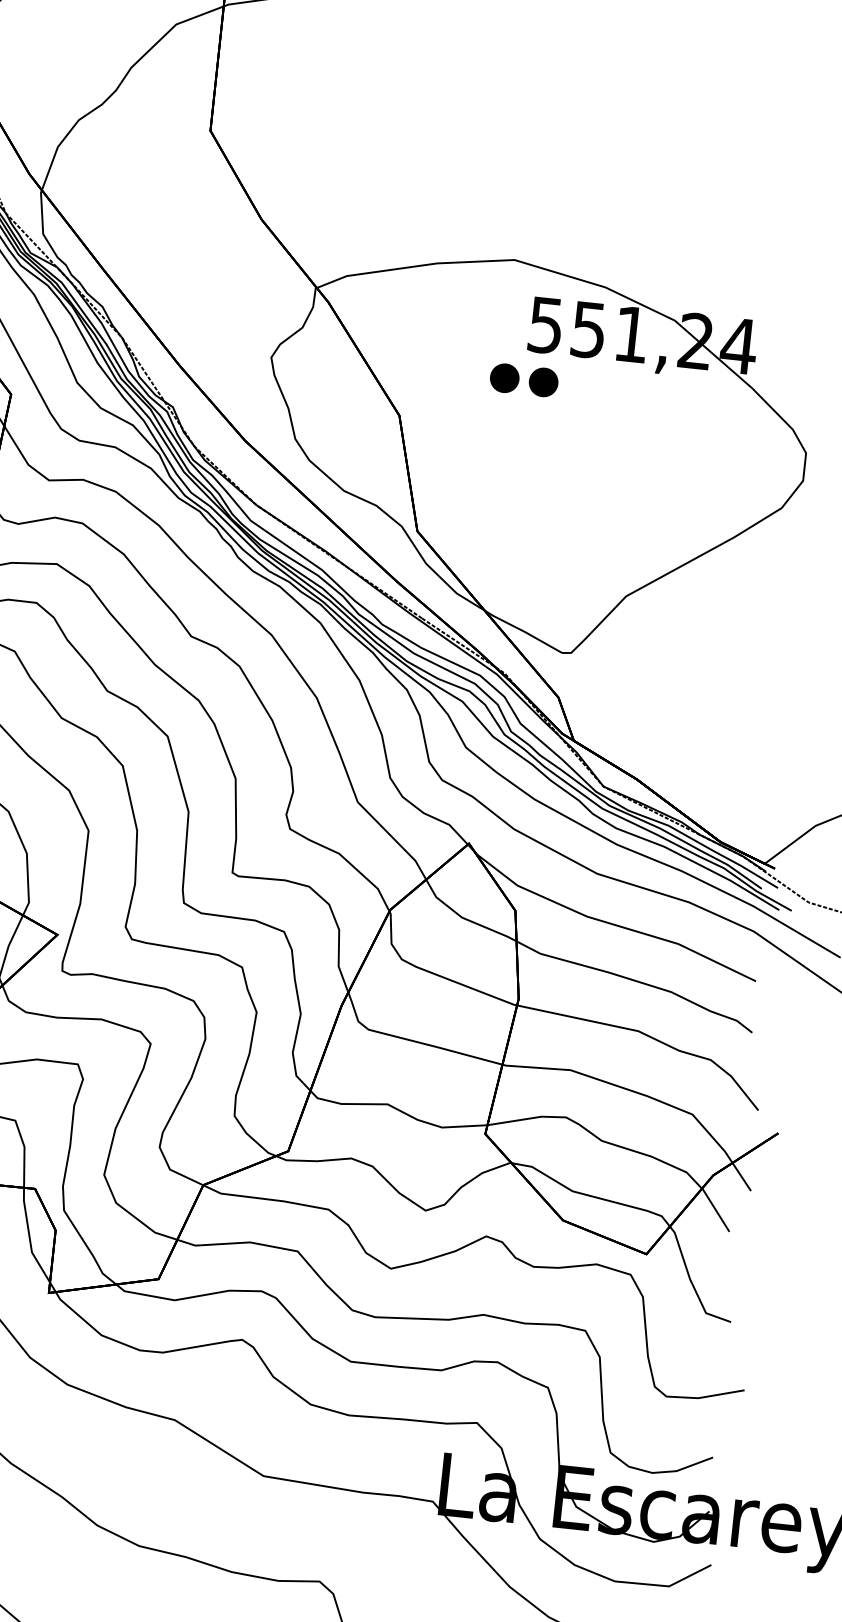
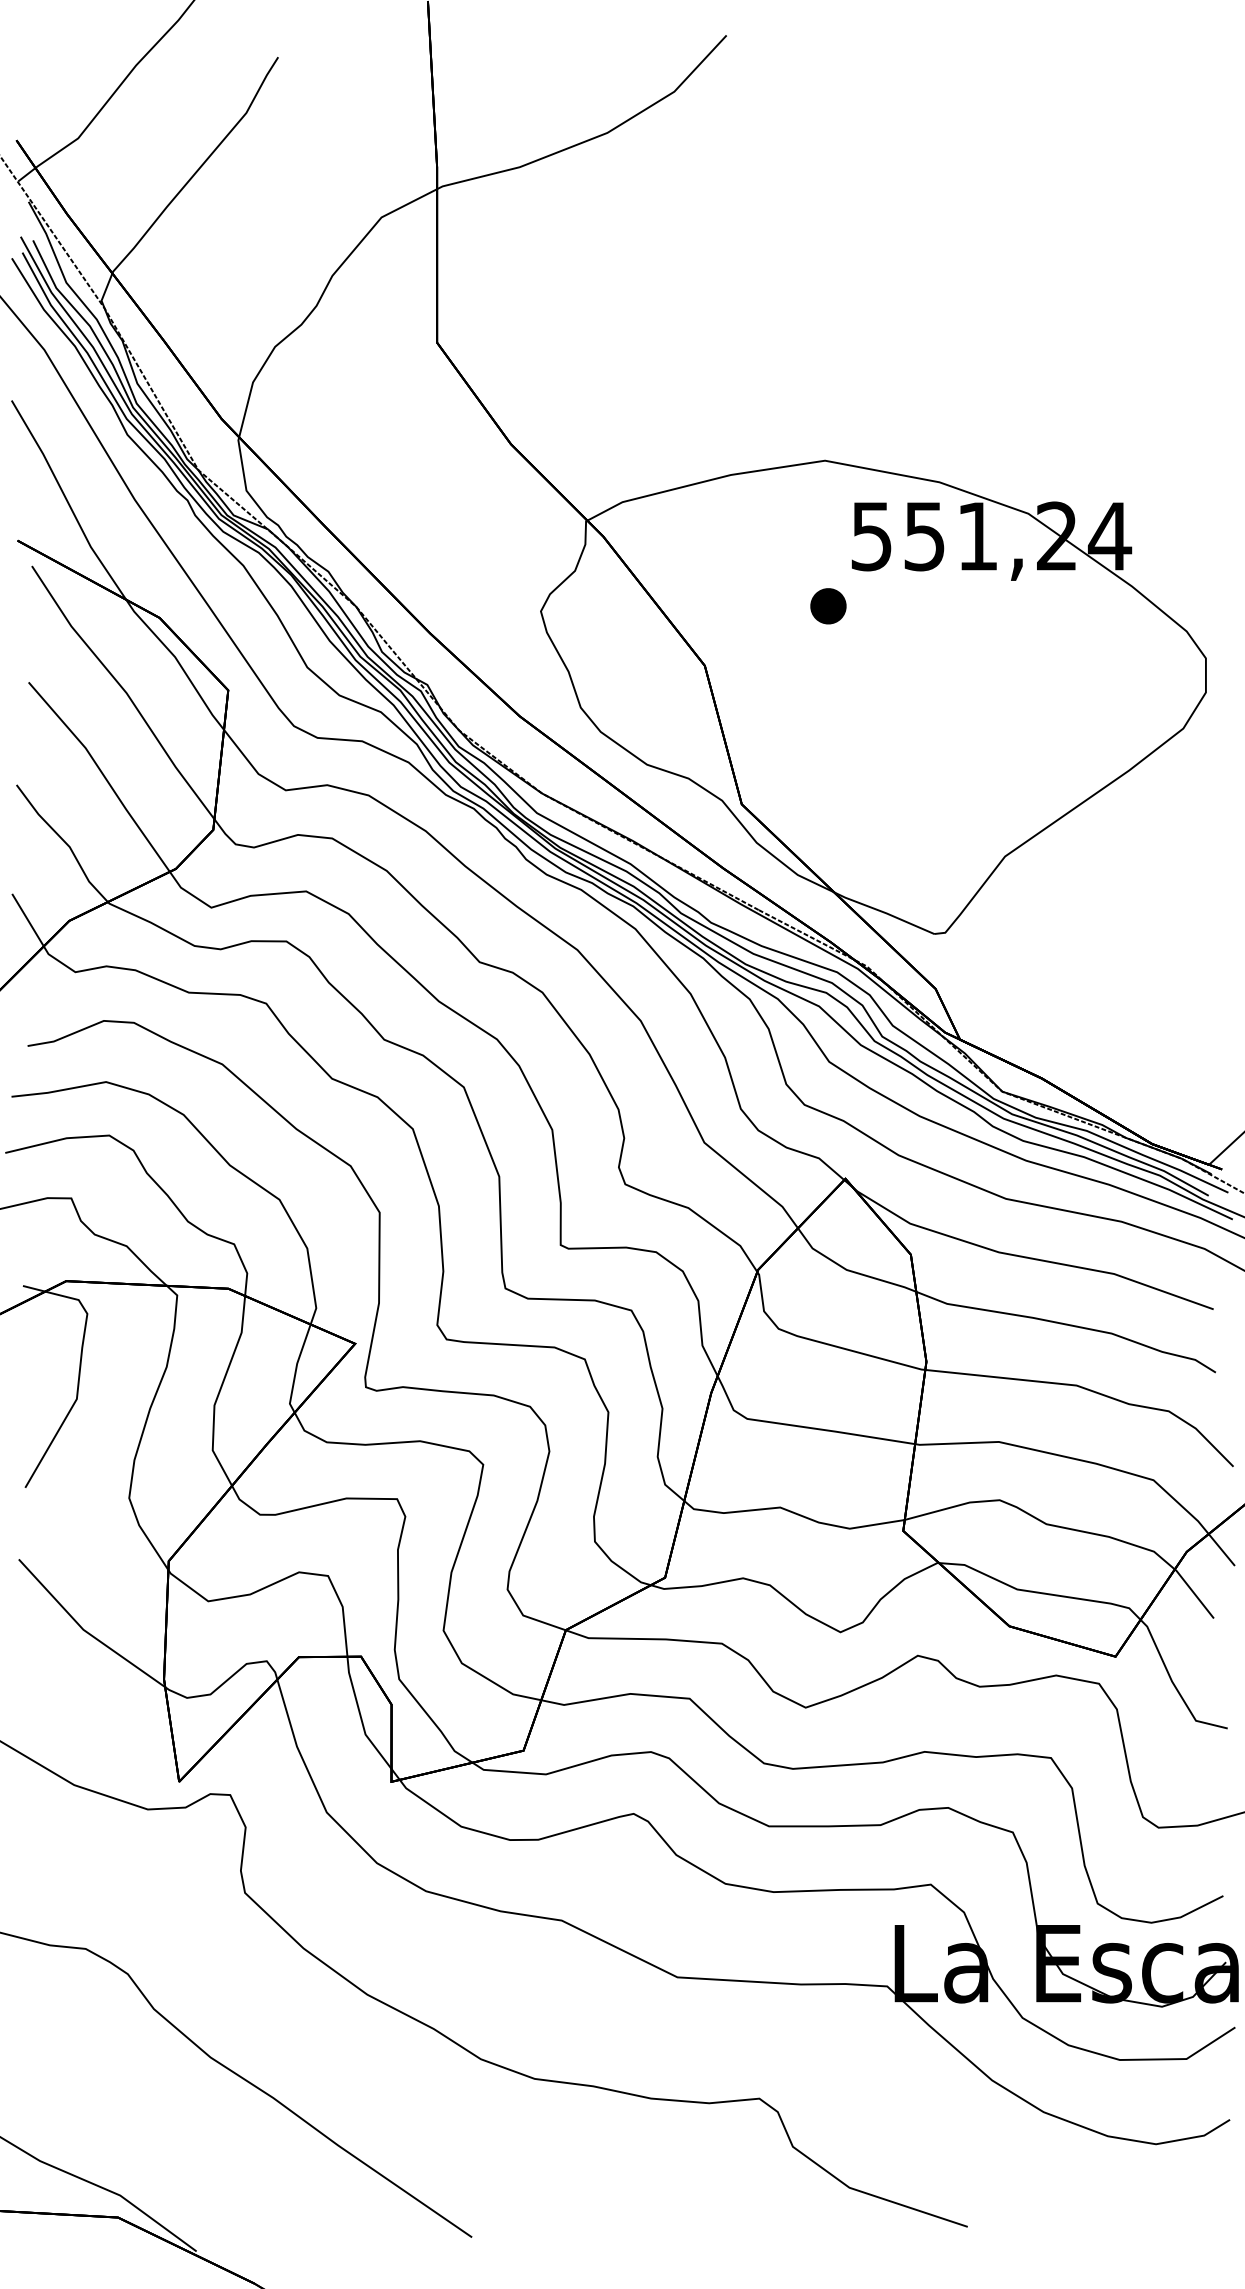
part: (543, 382) -> (876, 606), removed

